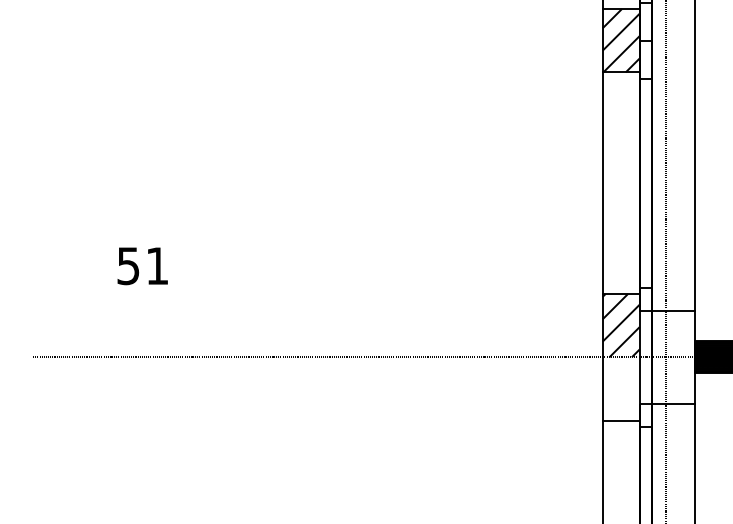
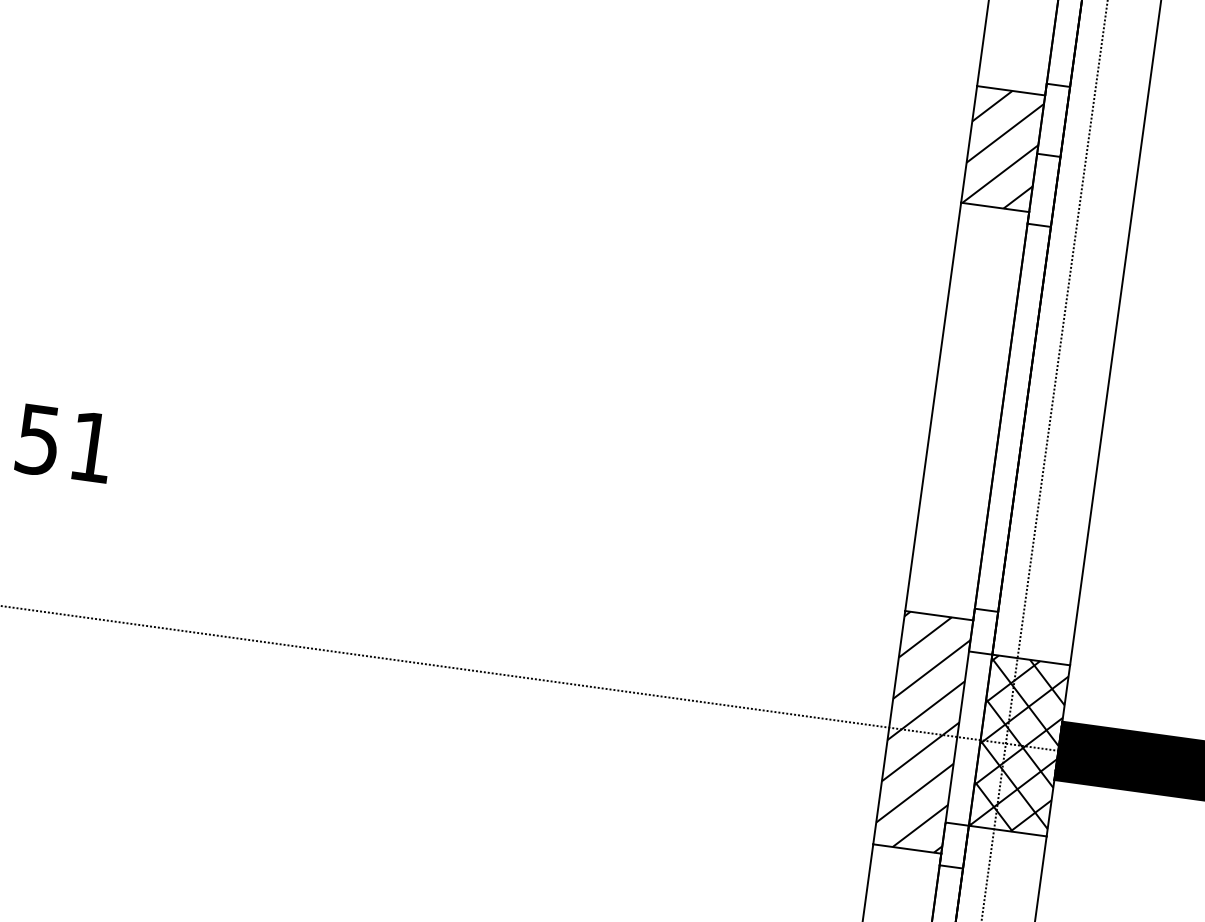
hatch: (673, 356) -> (1019, 744), added
hatch: (620, 388) -> (914, 789), added

